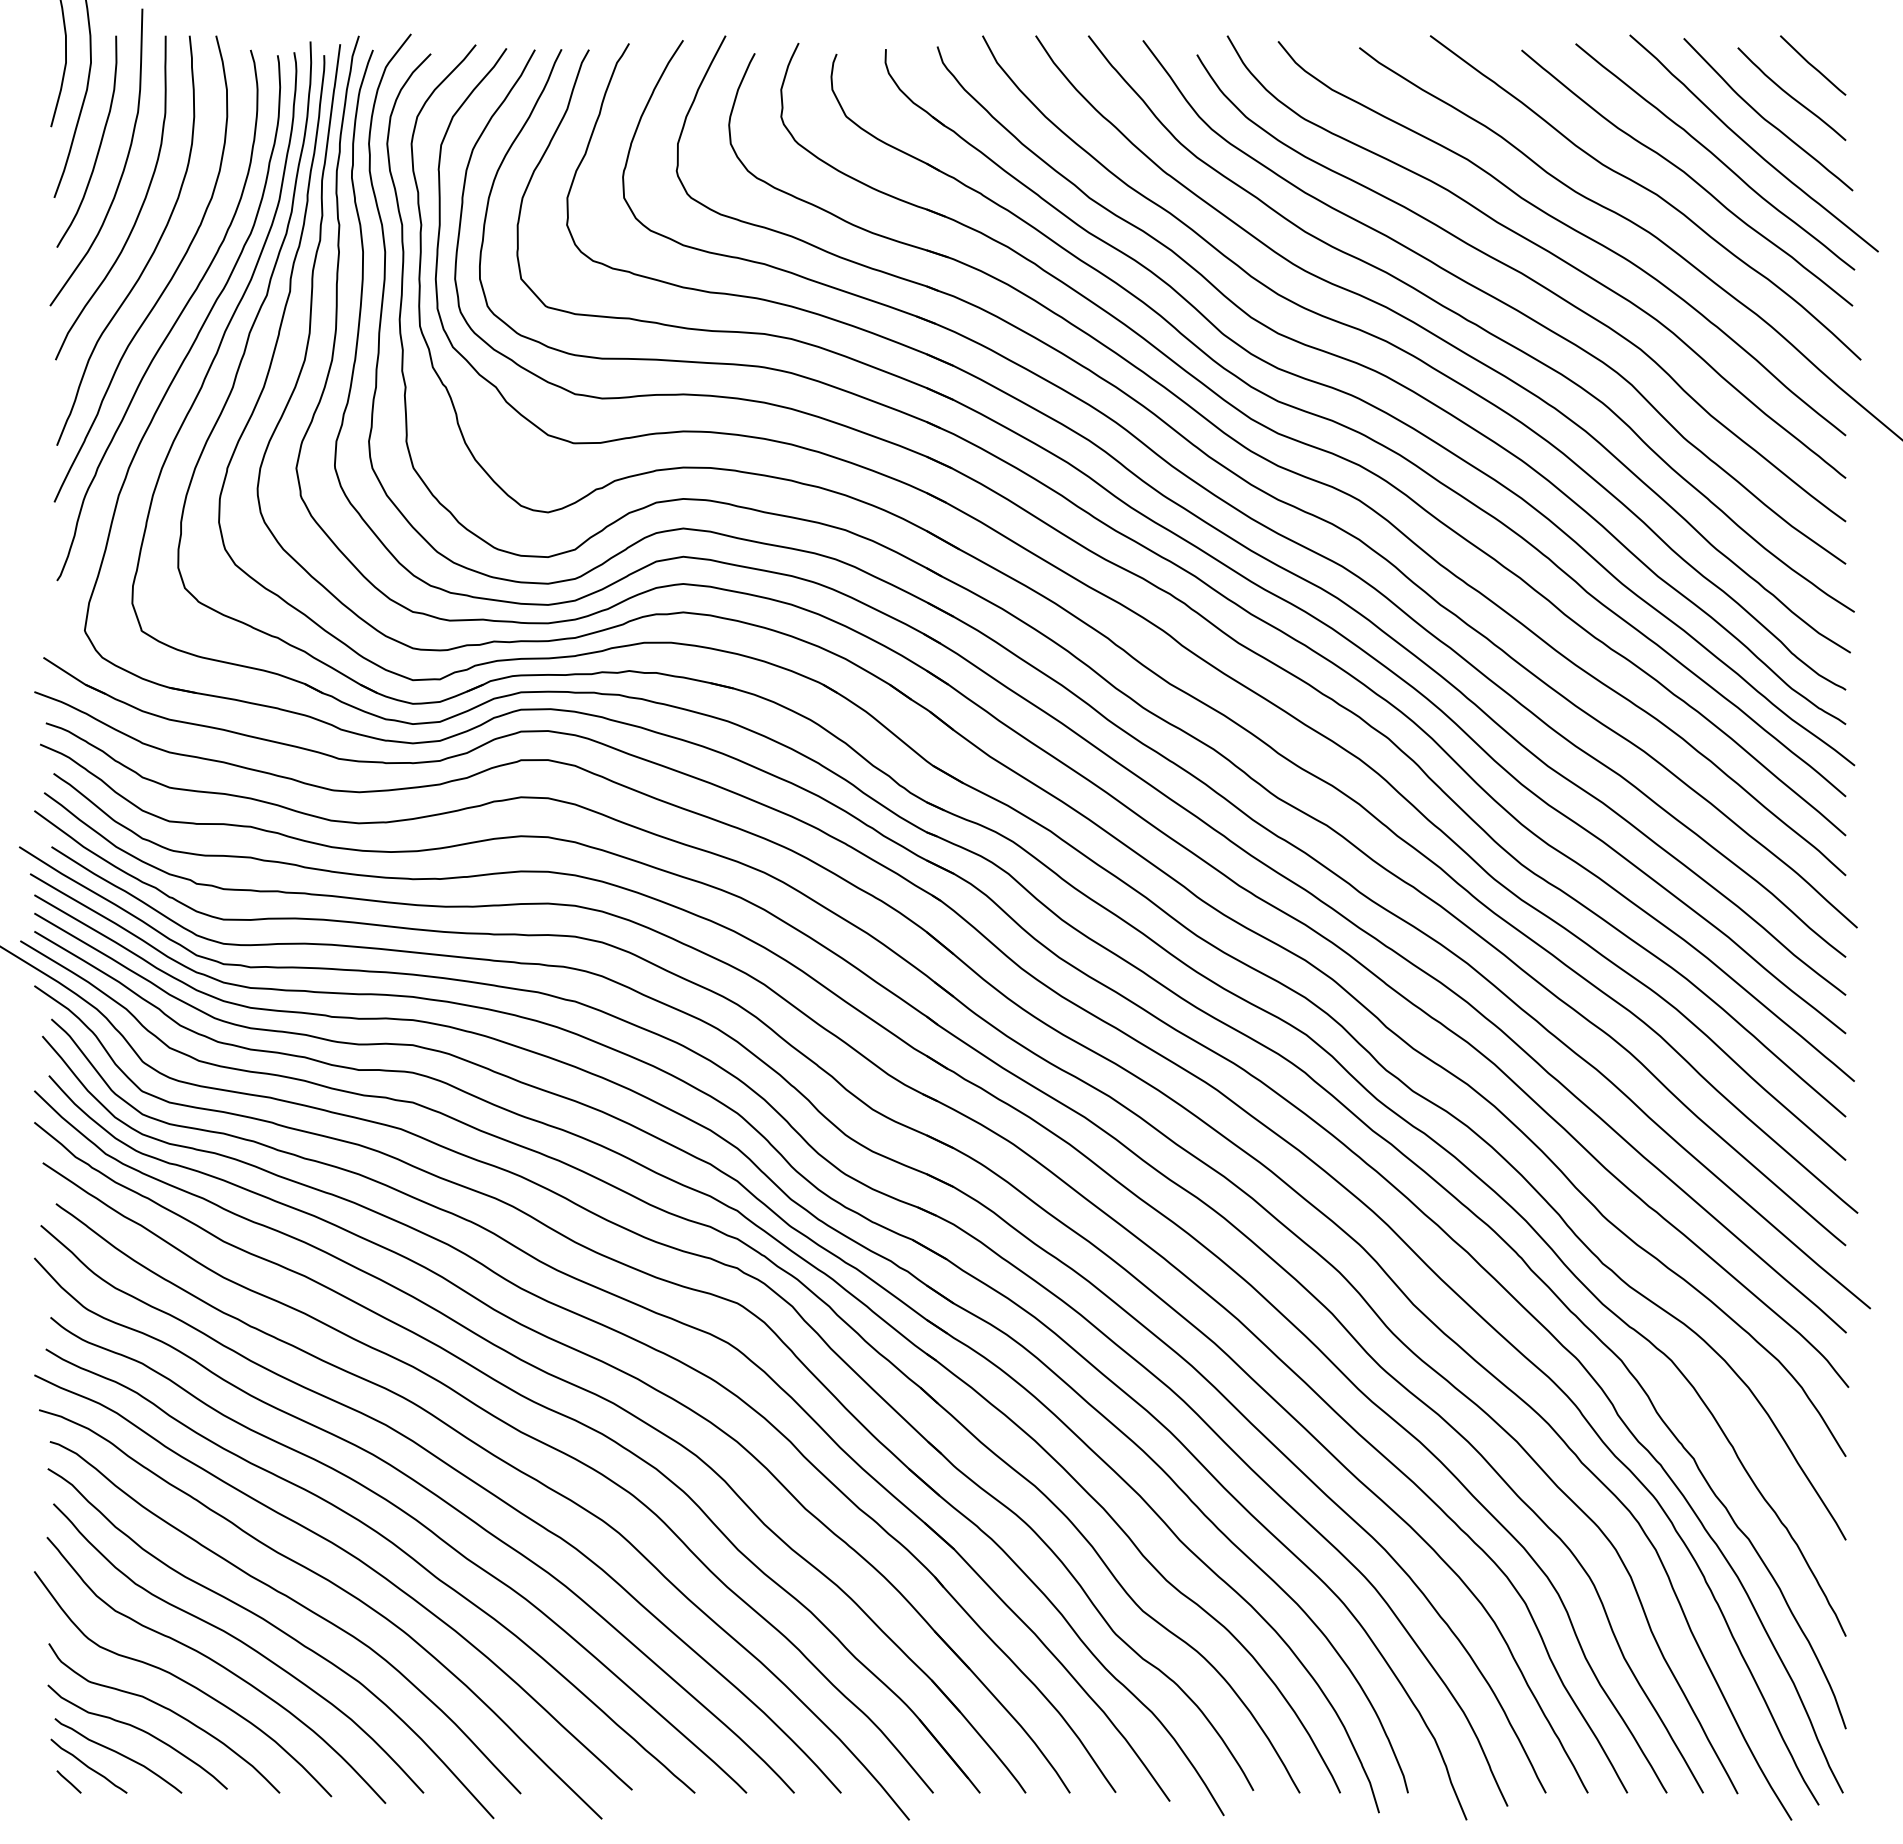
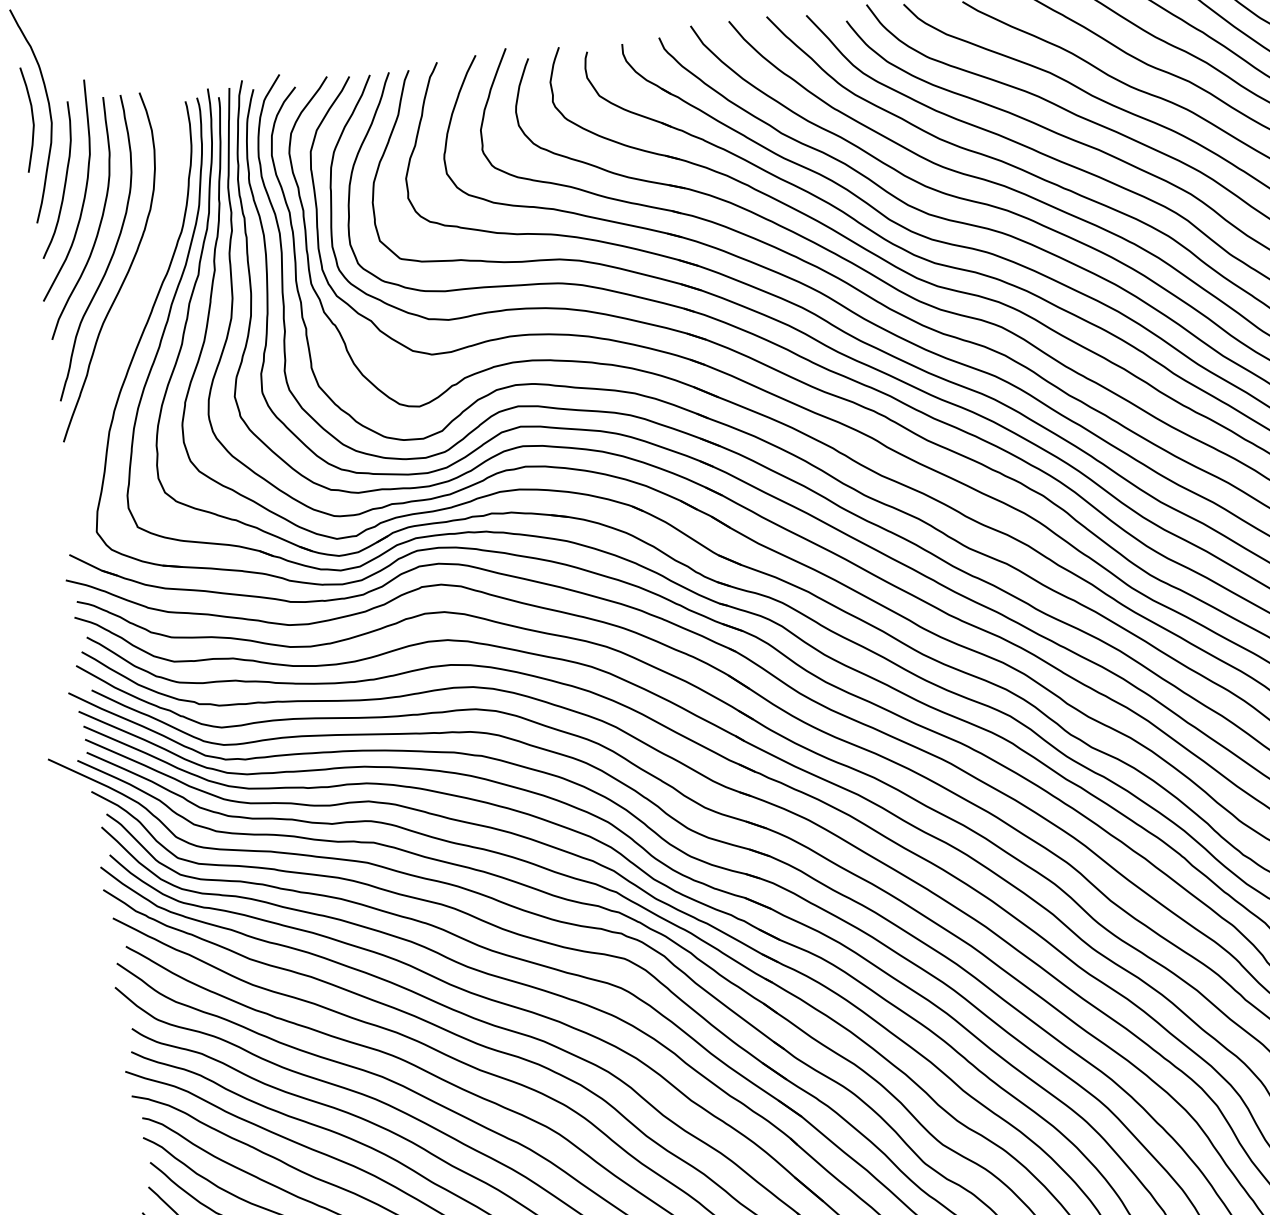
curve: (173, 323) -> (133, 303), removed

